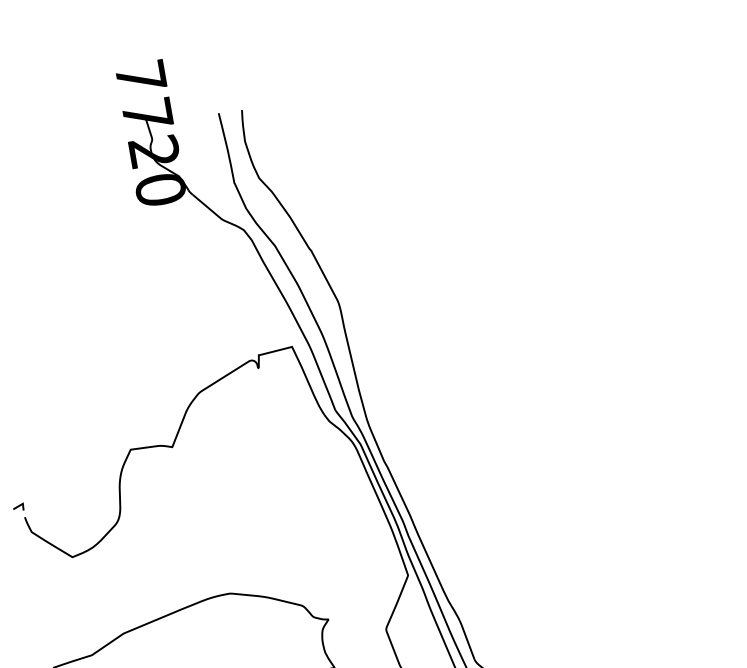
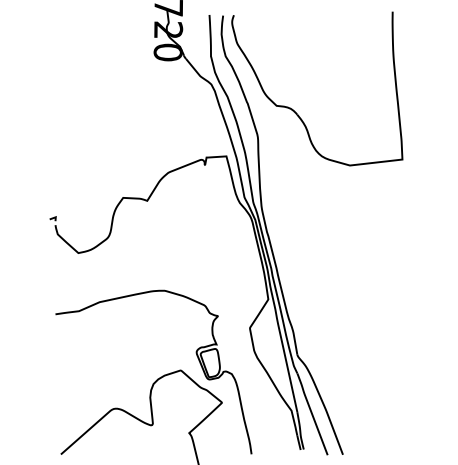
part: (392, 247) -> (294, 110), added

